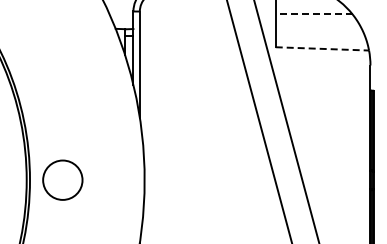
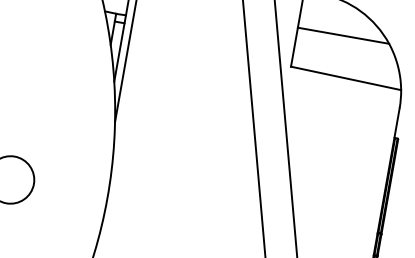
line: (313, 14) -> (342, 35), dashed -> solid
line: (322, 48) -> (346, 77), dashed -> solid

